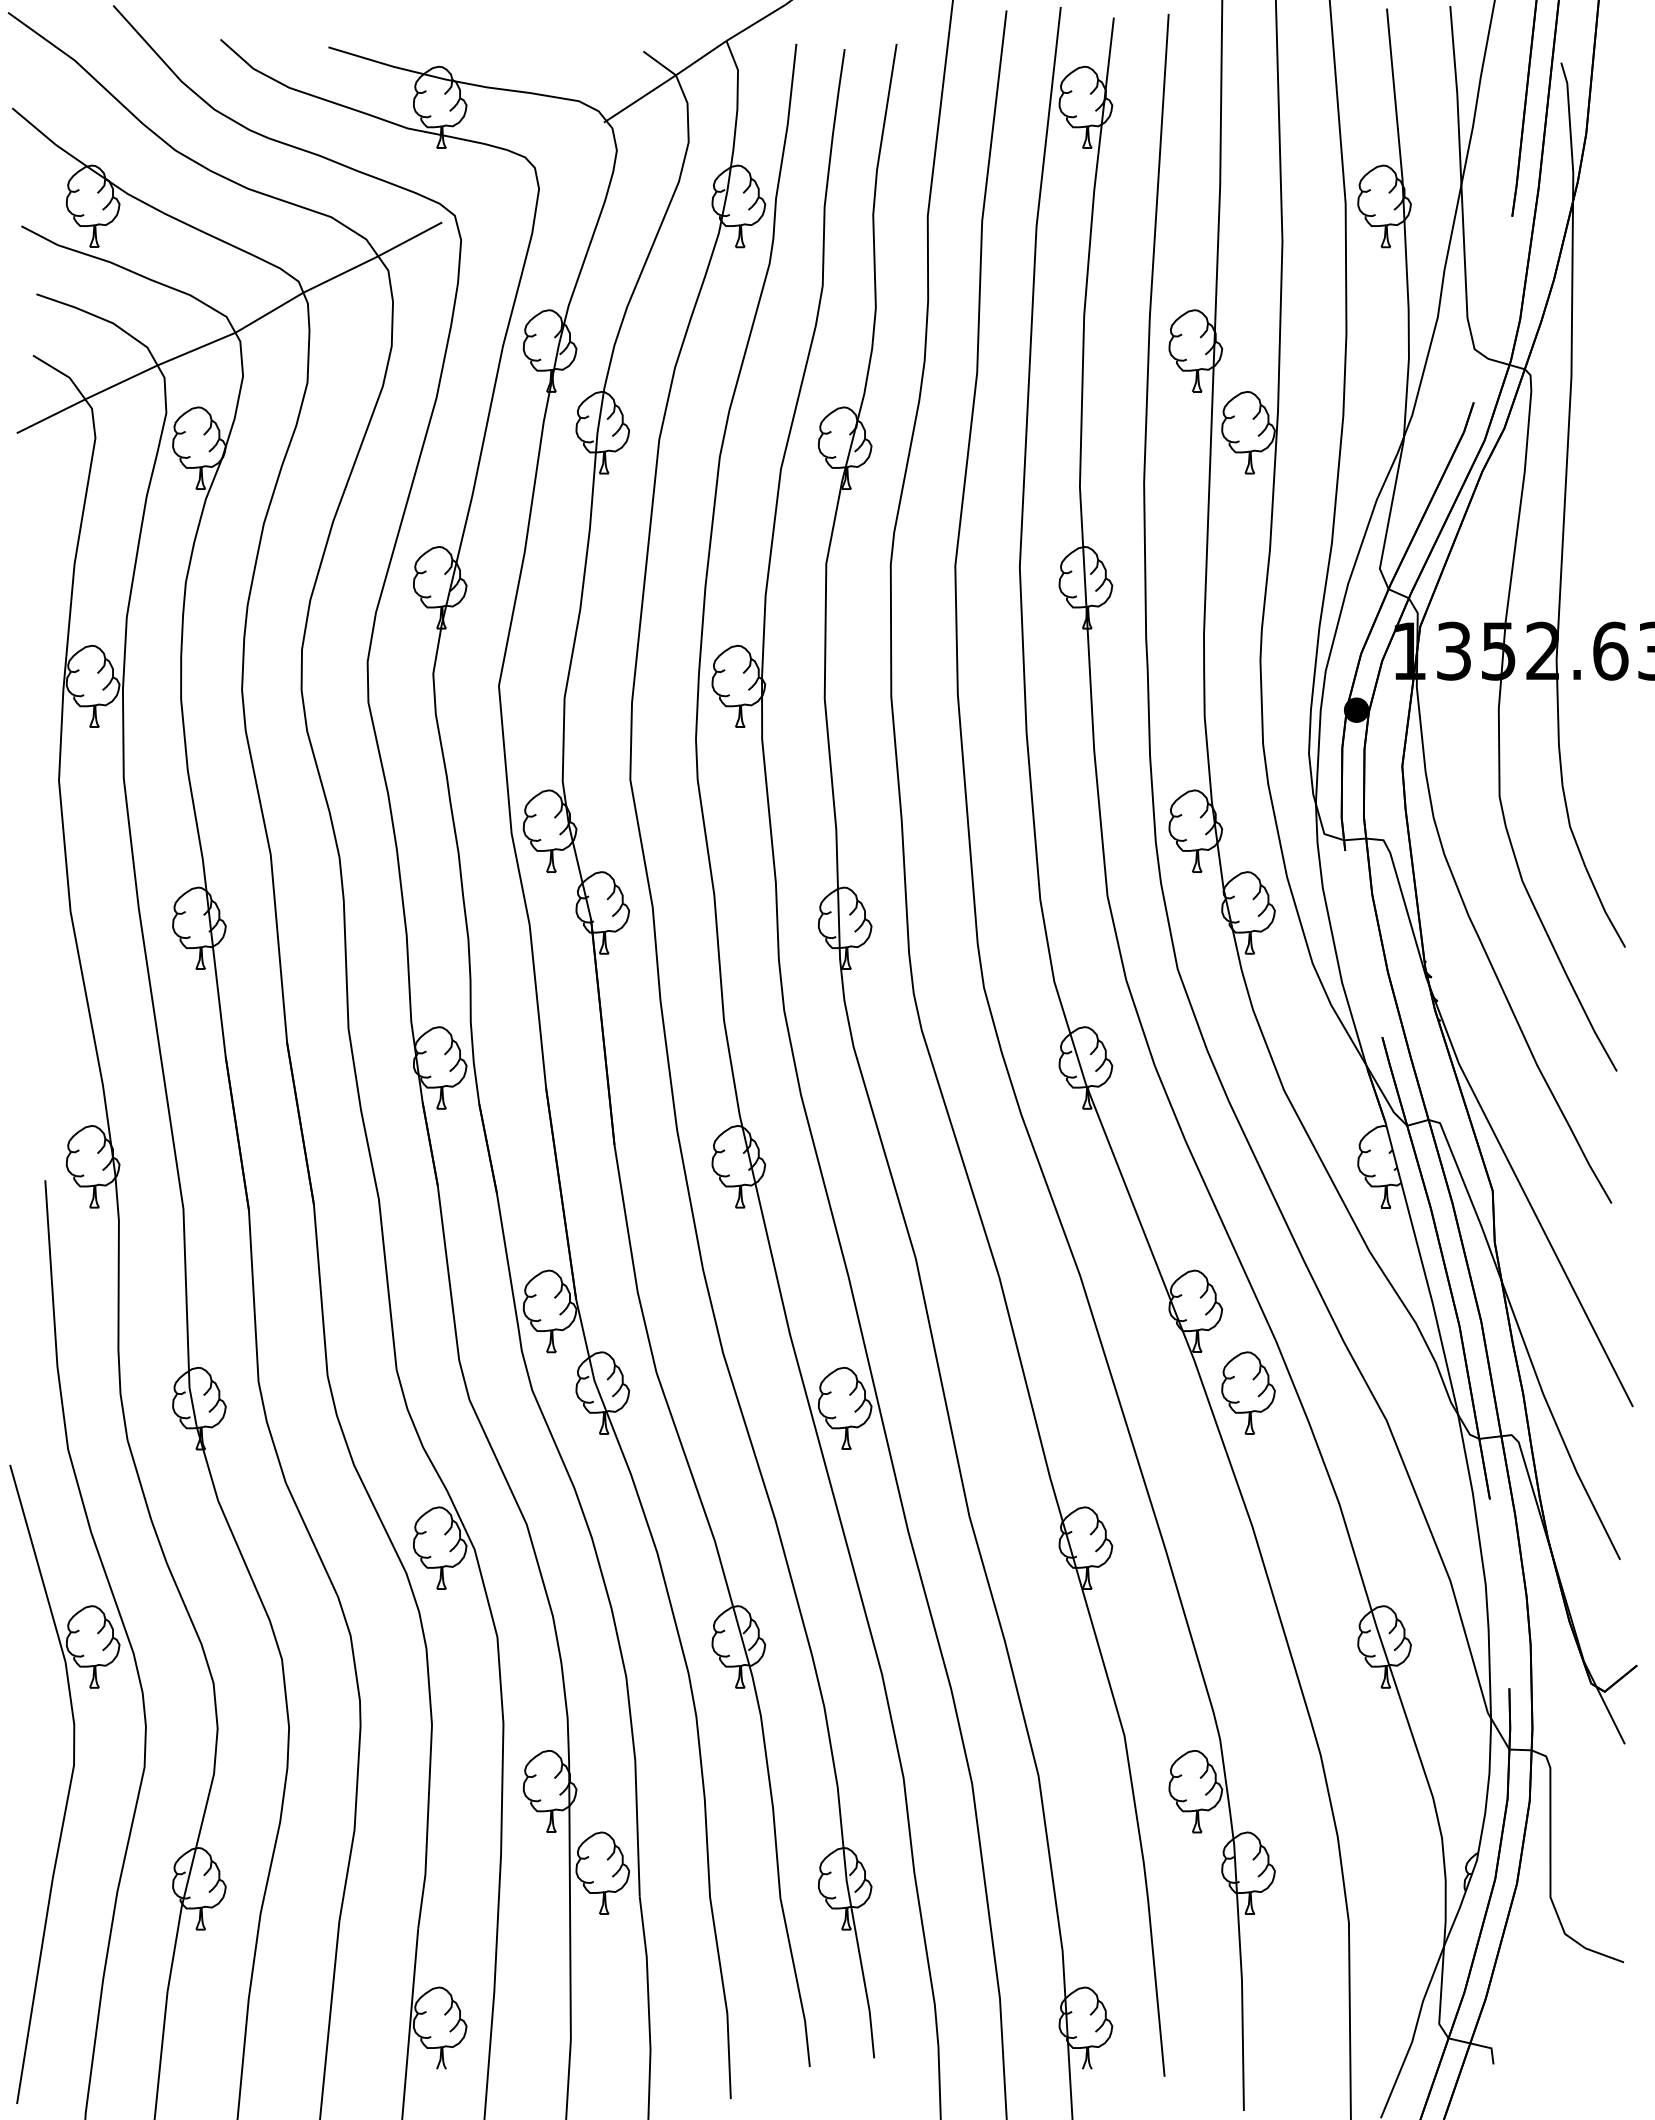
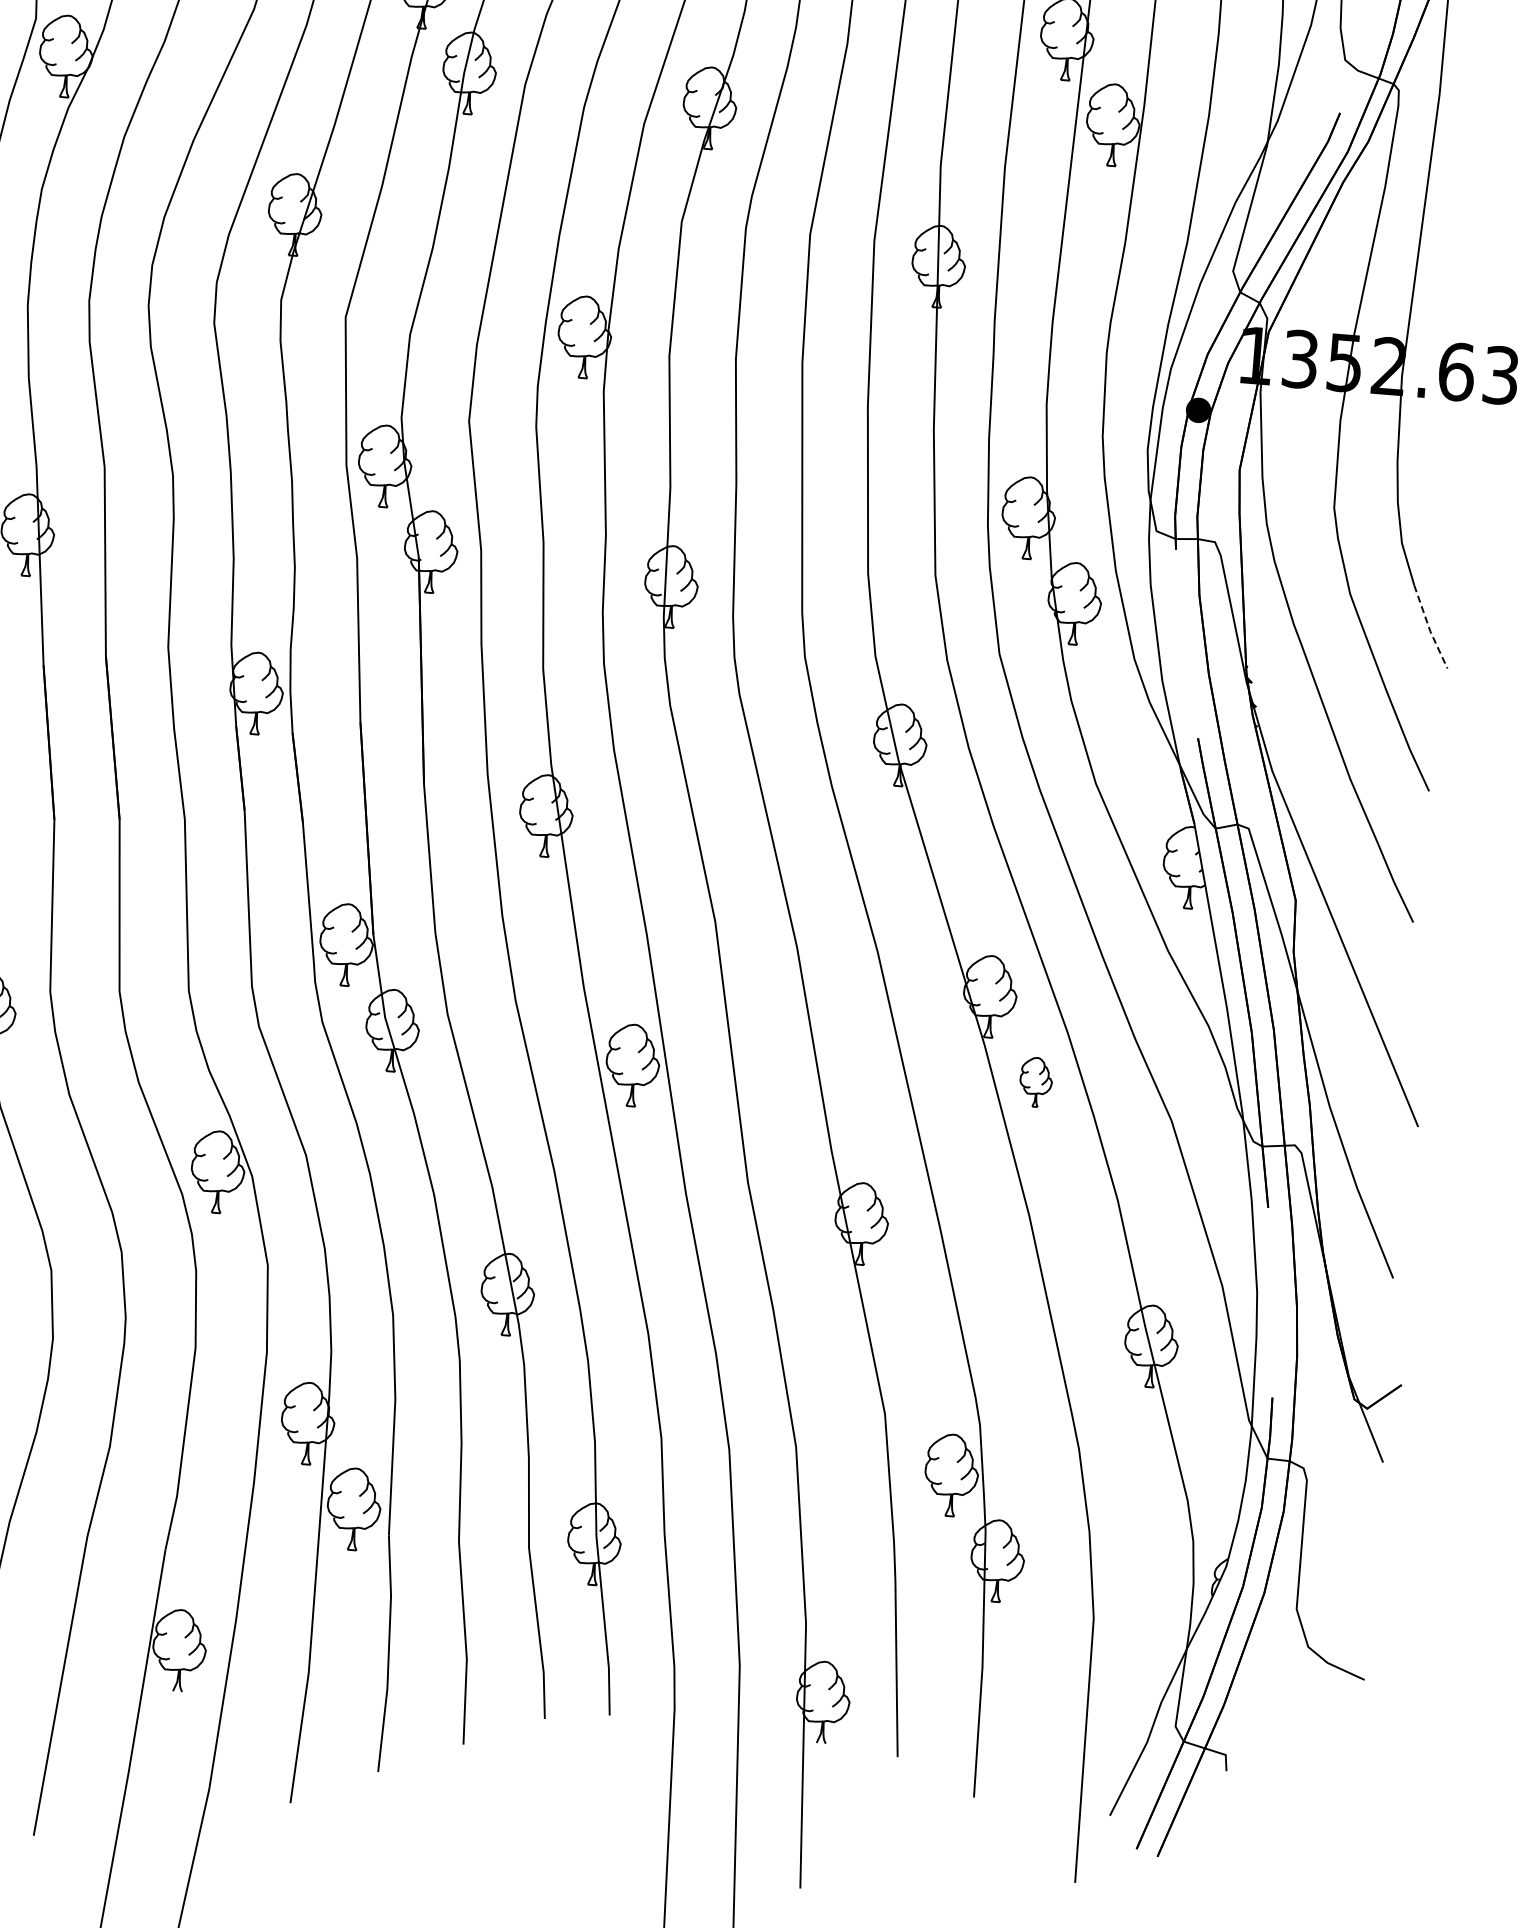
line: (1604, 909) -> (1429, 628), solid -> dashed
part: (1248, 1392) -> (1036, 1081), size x0.6

